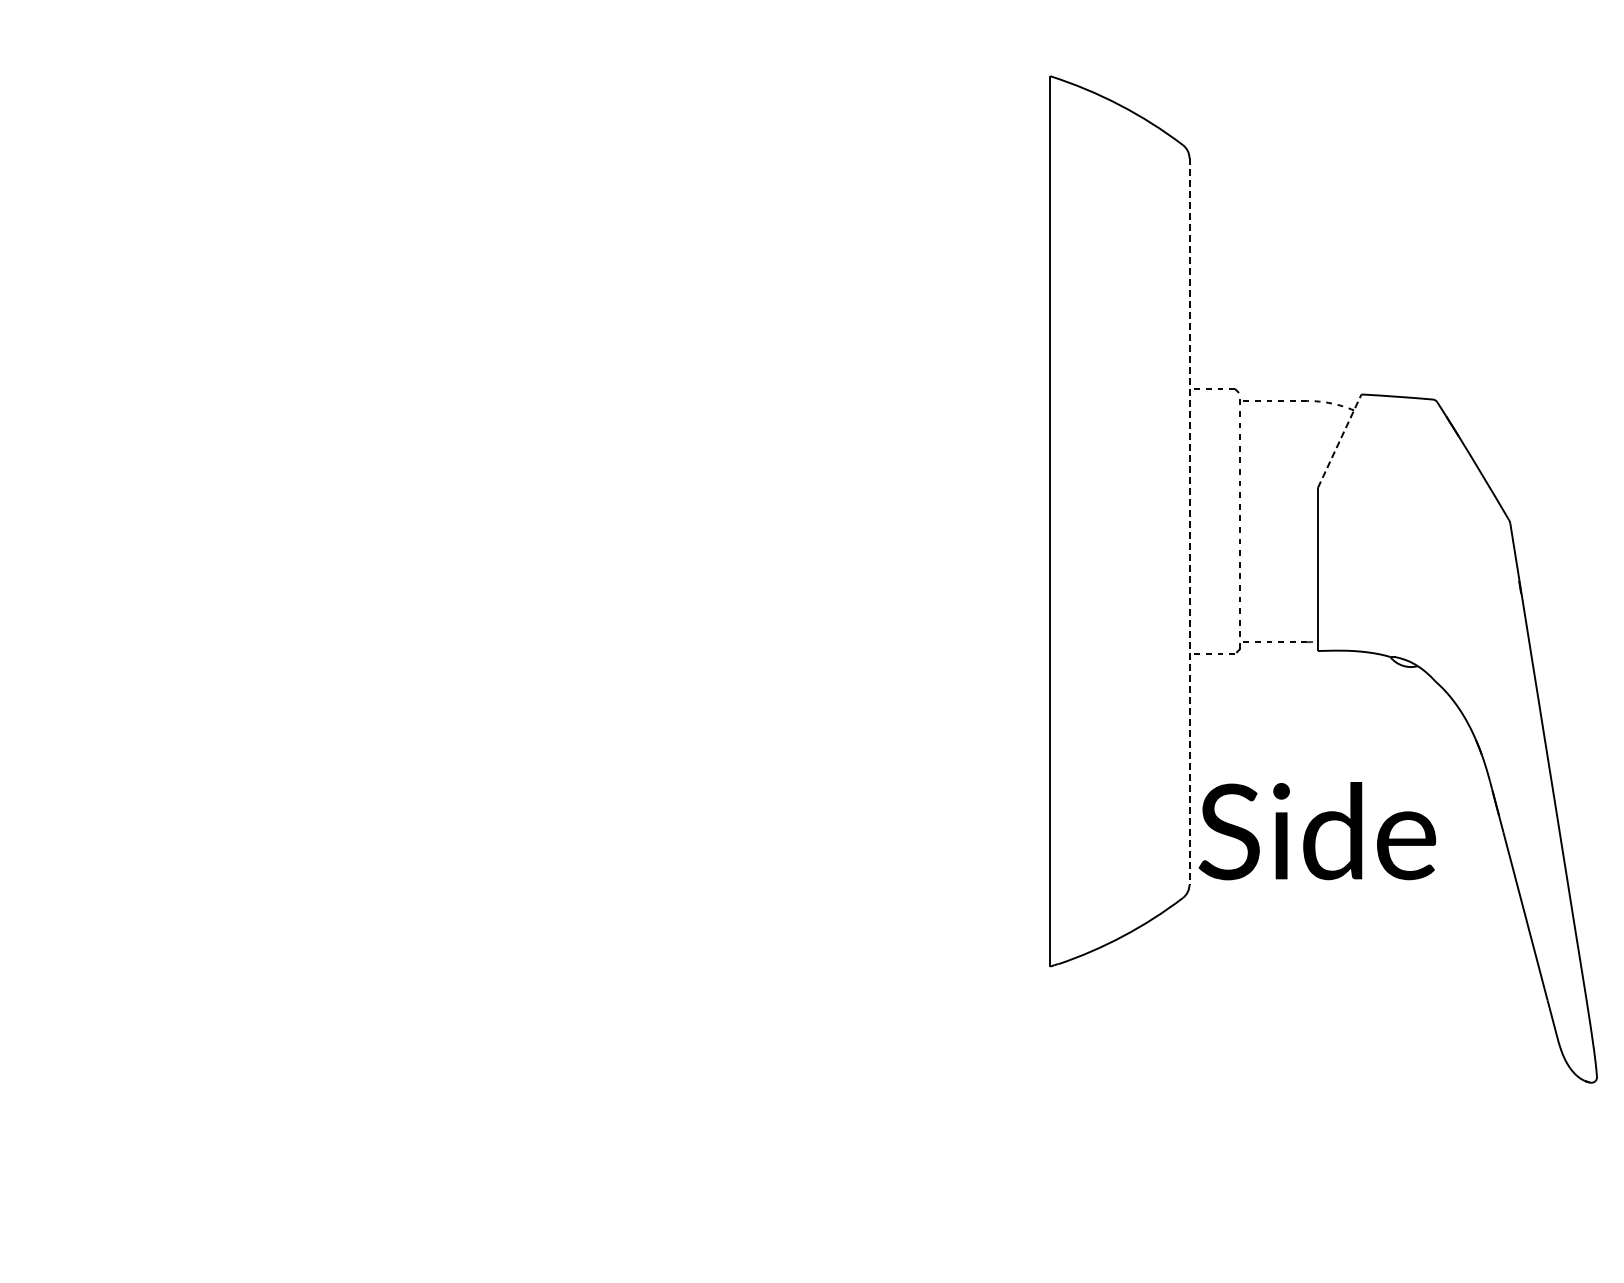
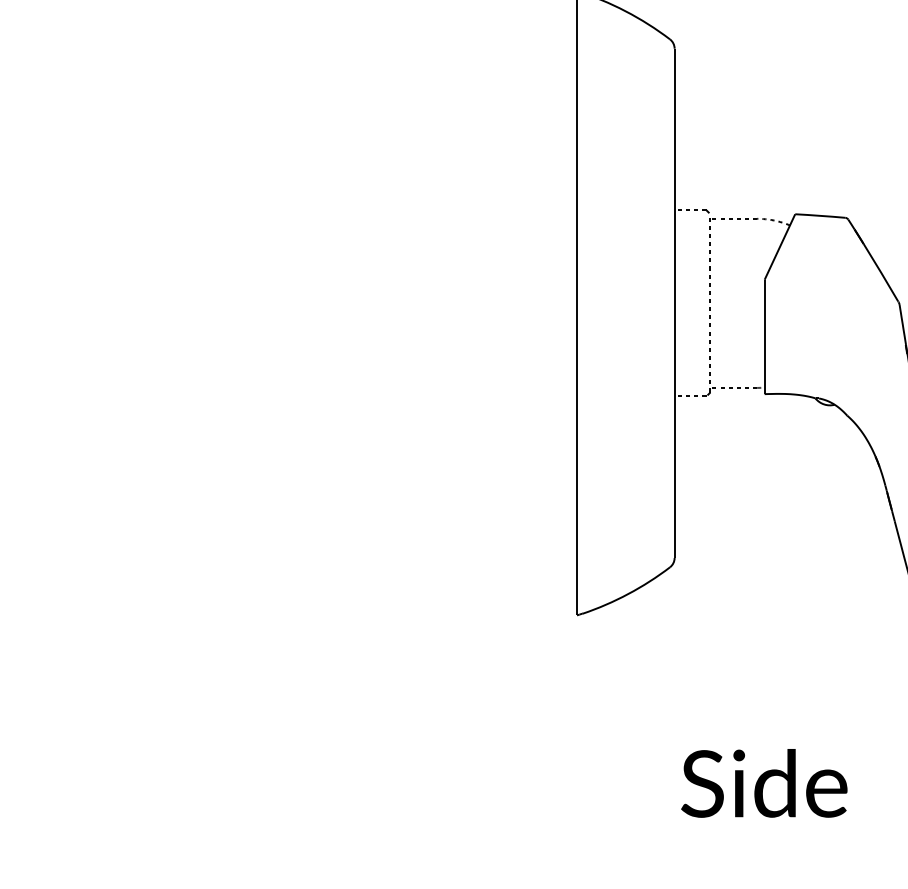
line: (1339, 441) -> (779, 247), dashed -> solid
line: (1189, 522) -> (674, 304), dashed -> solid
text: (1317, 831) -> (764, 783), moved

